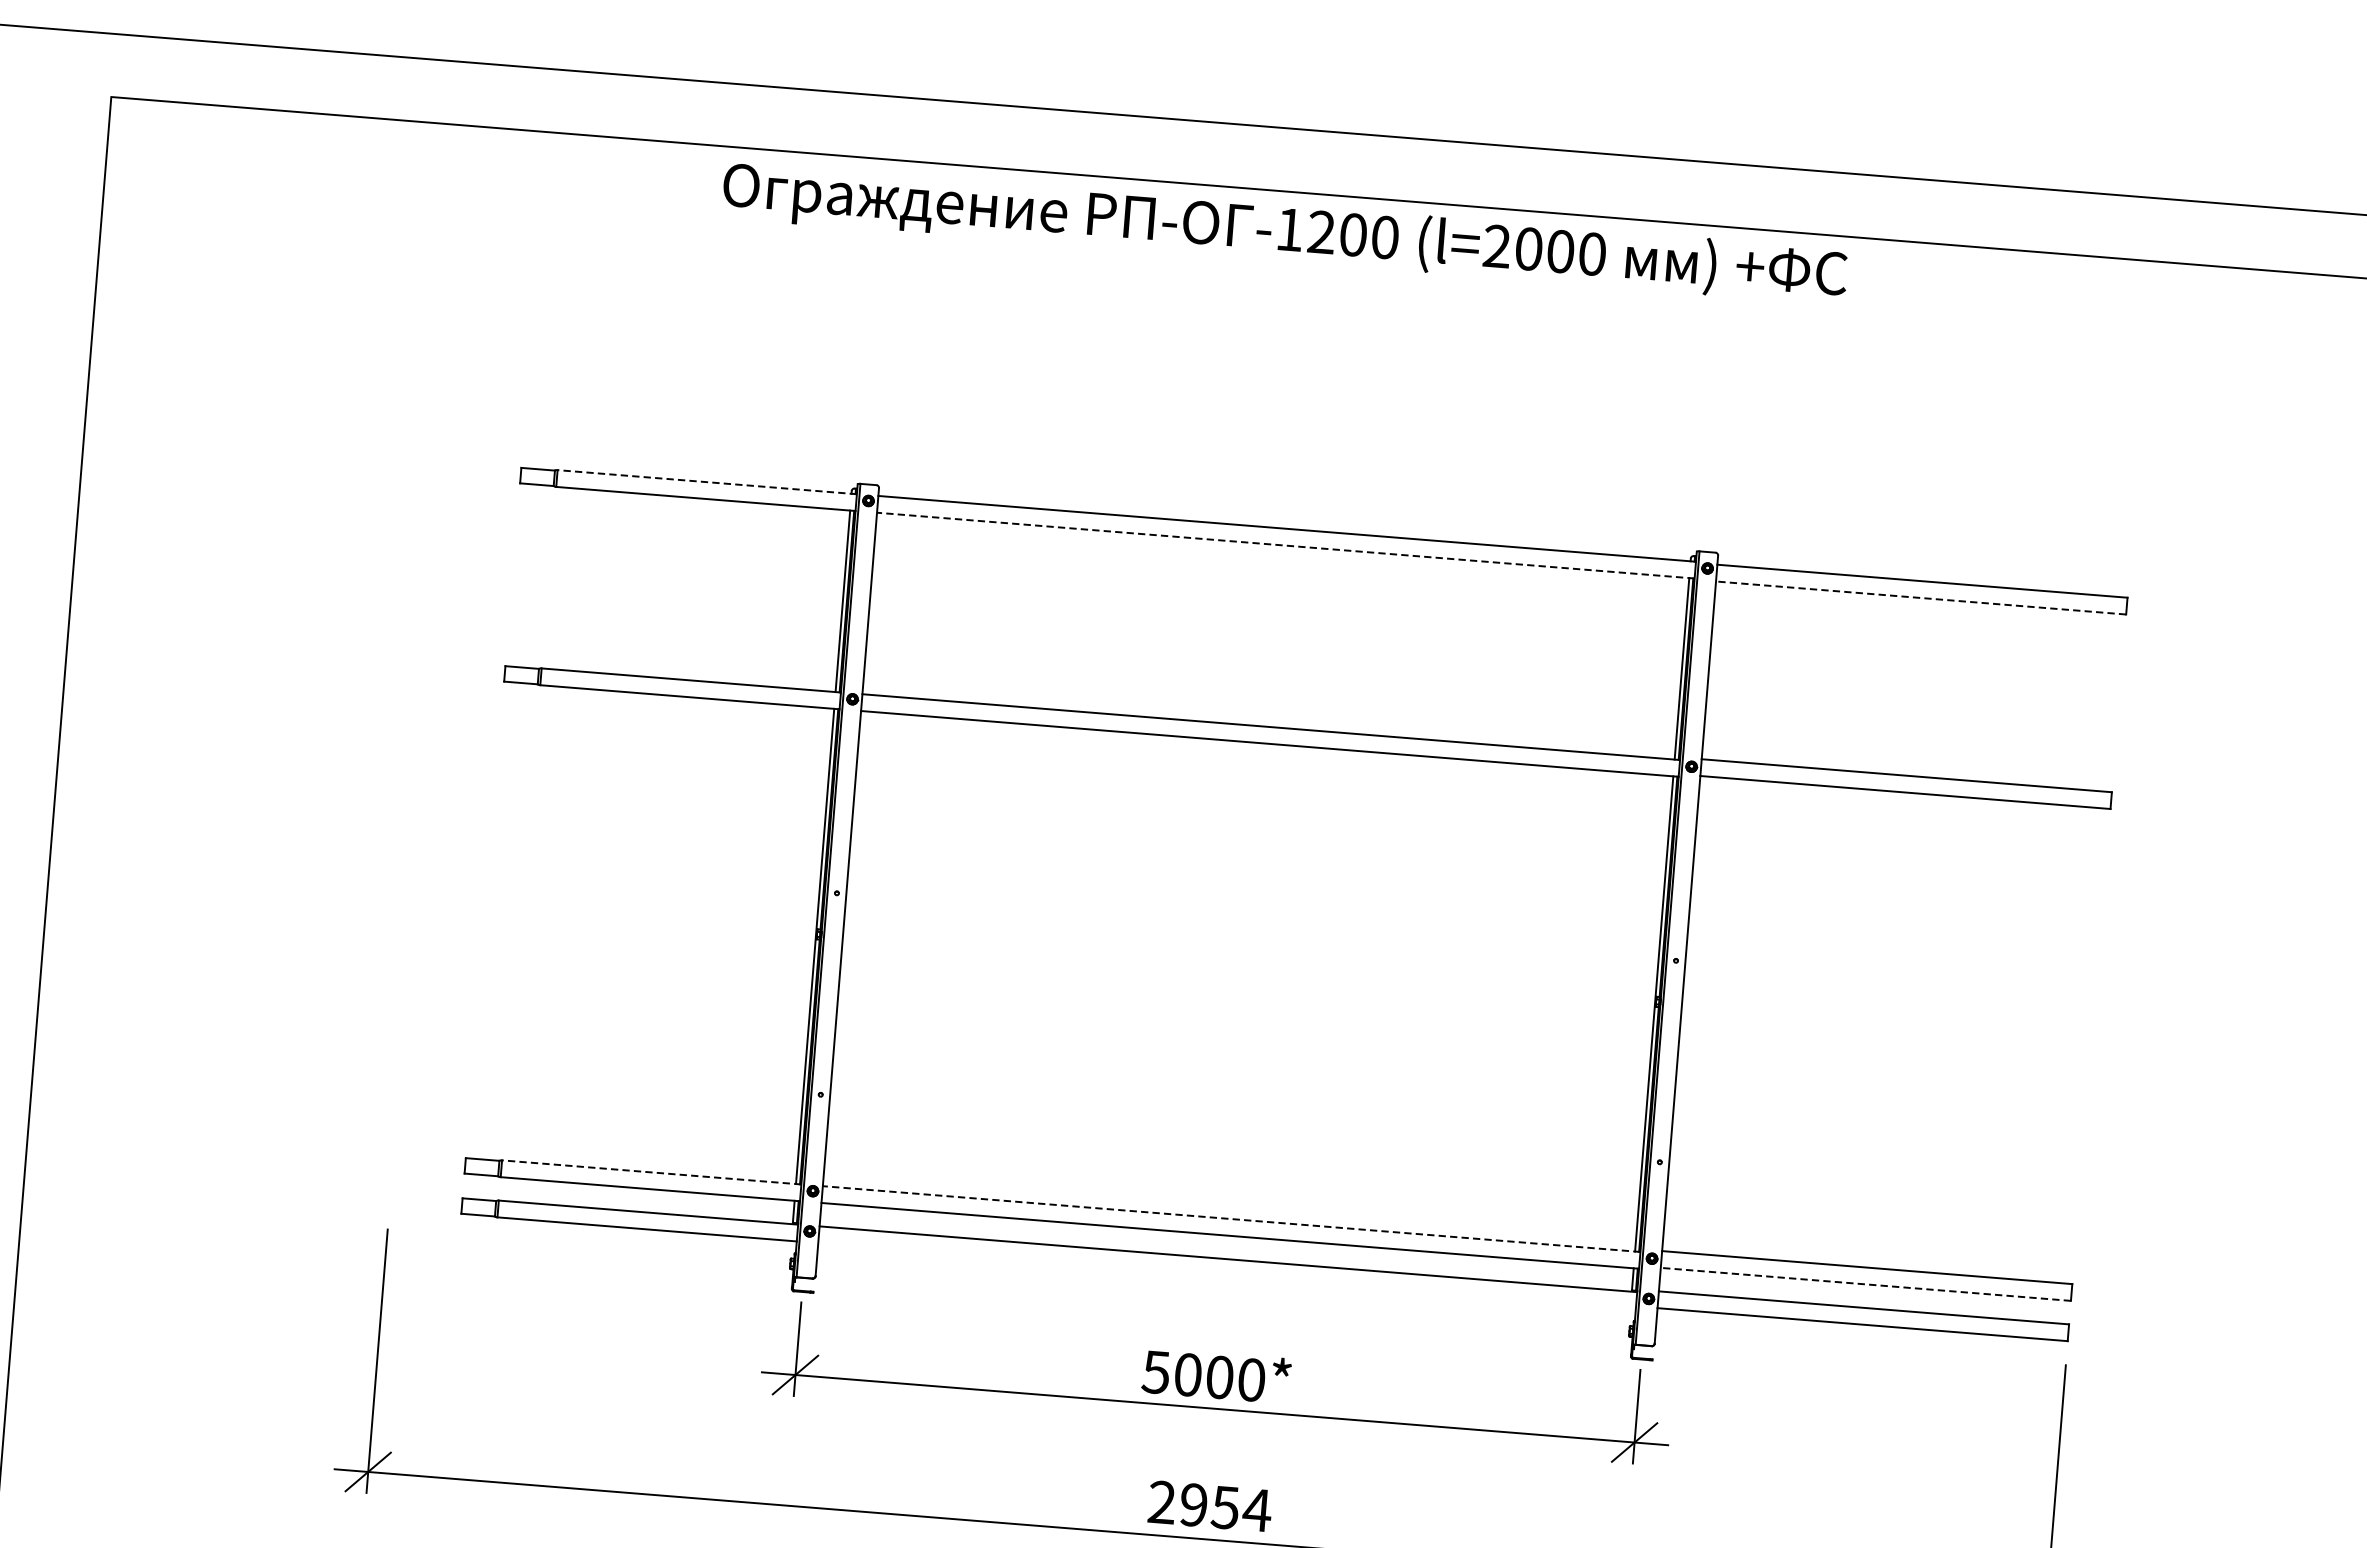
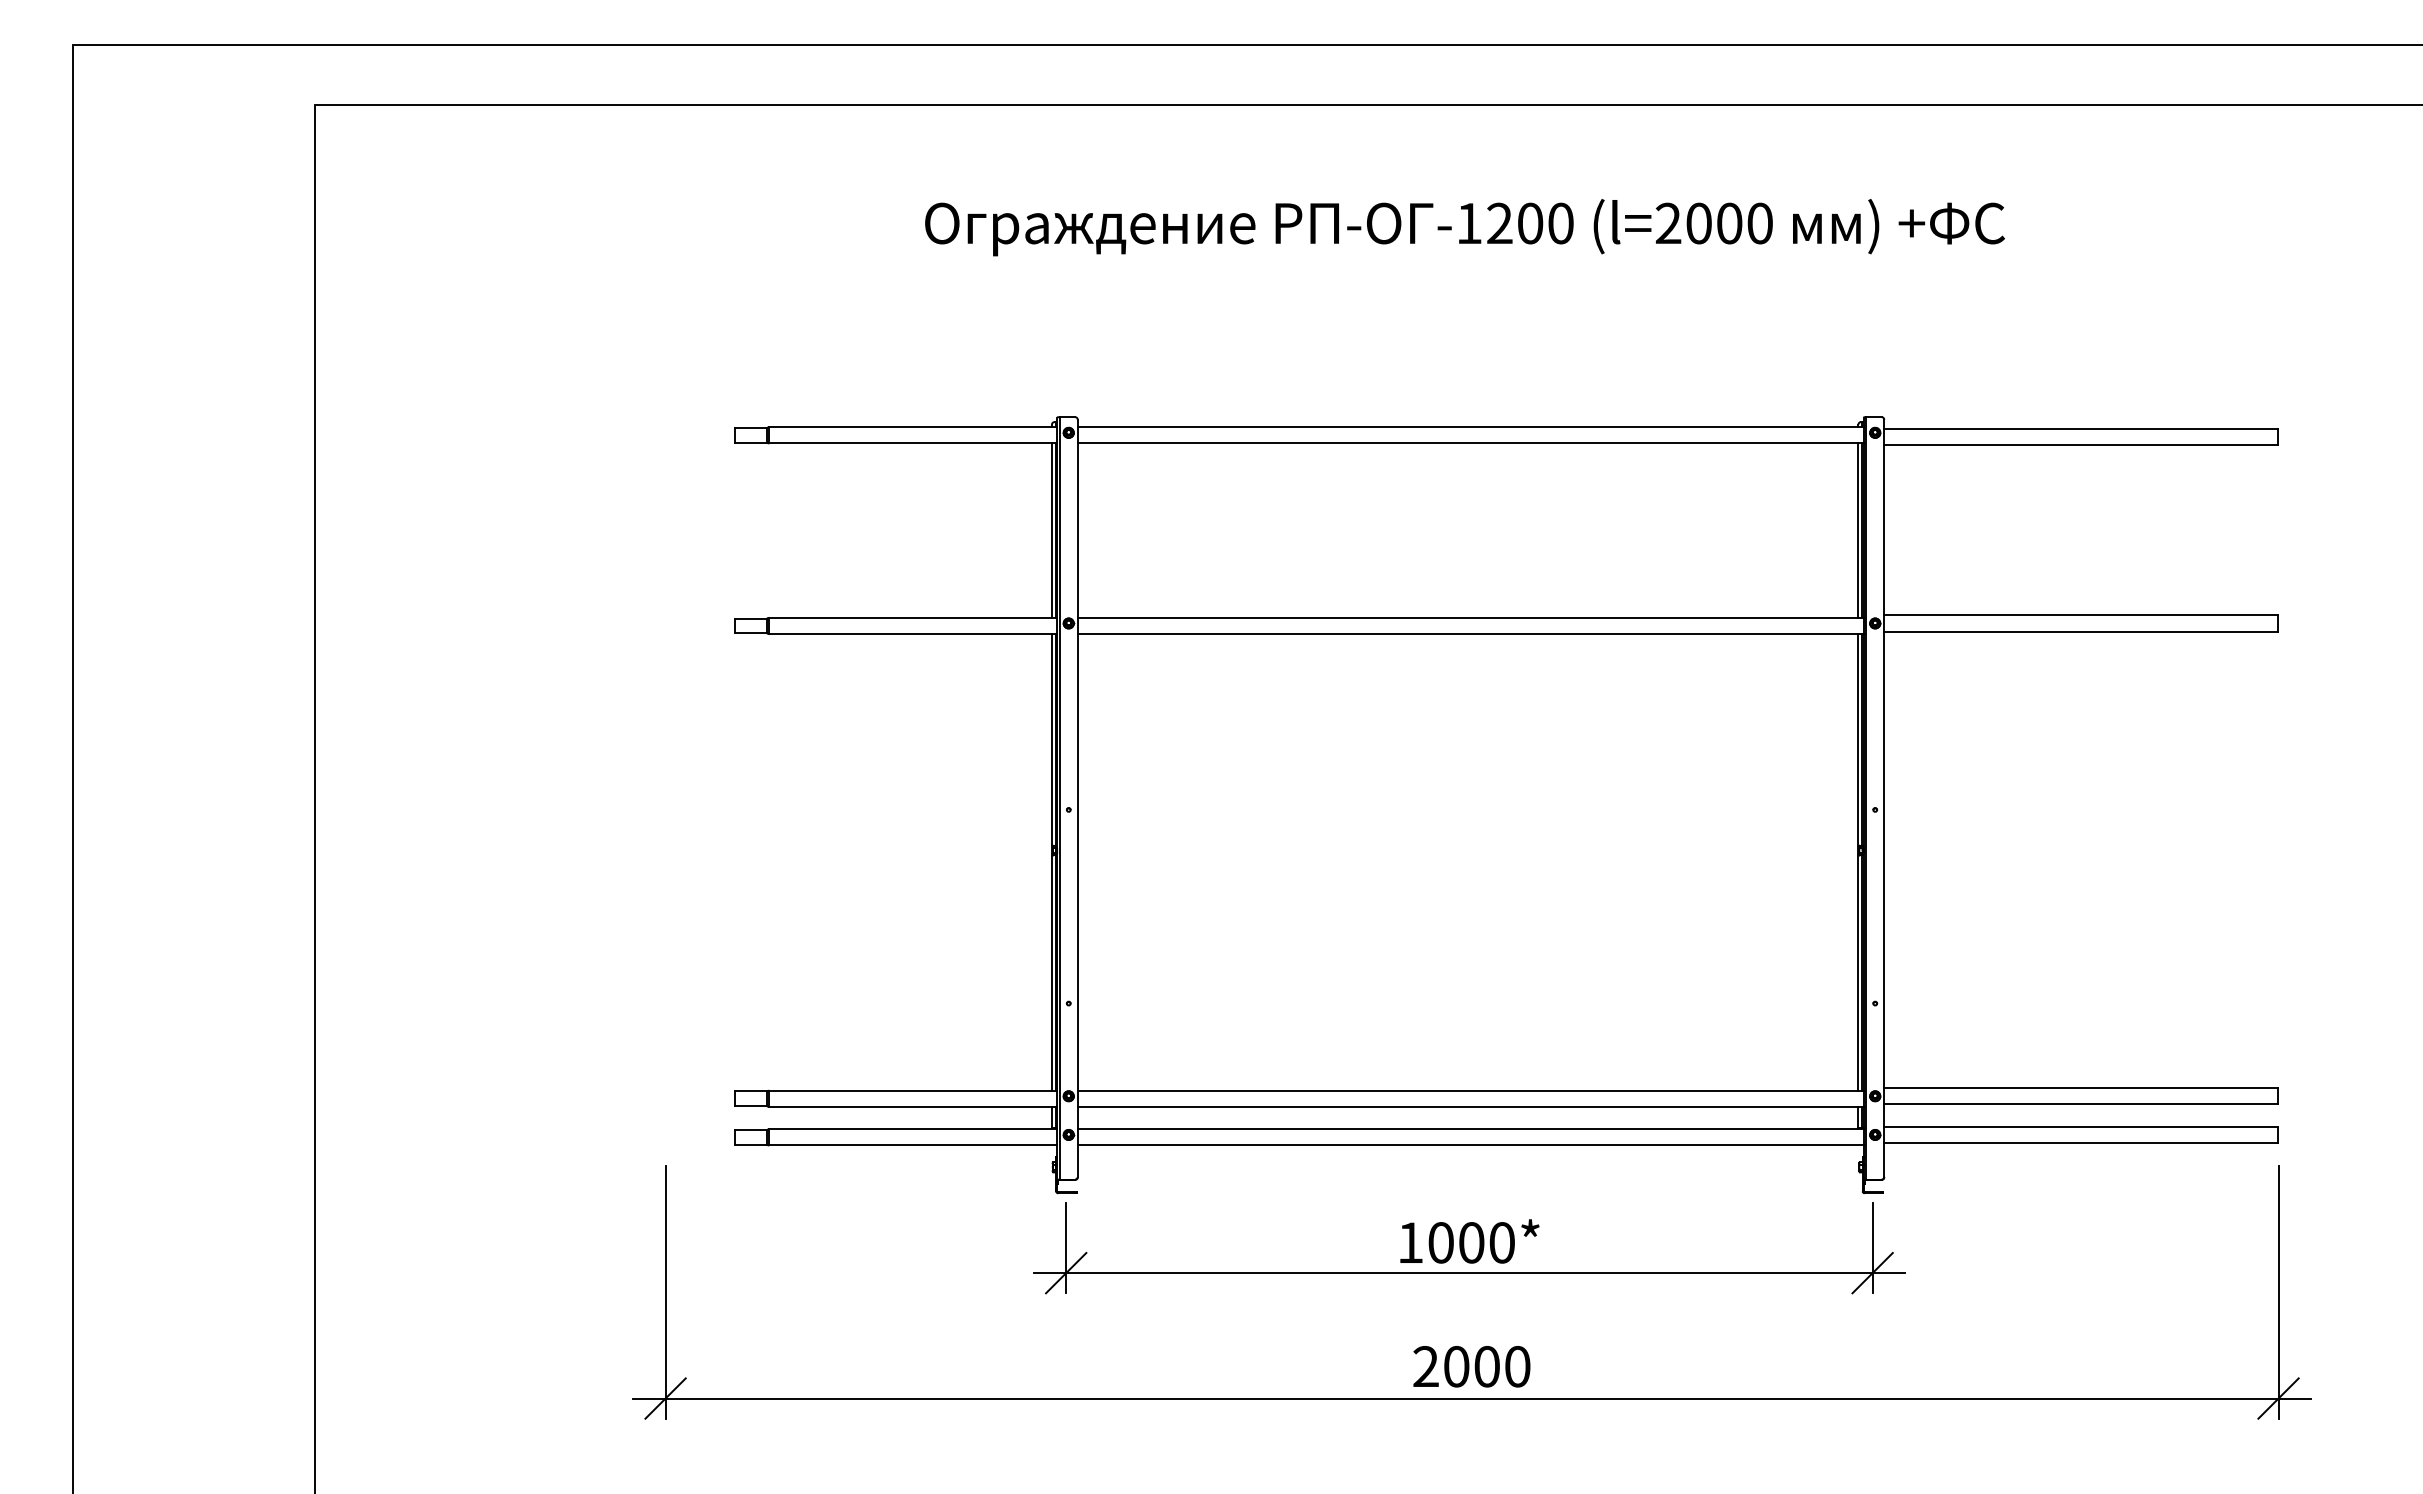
text: (1284, 233) -> (1464, 227), moved
line: (707, 482) -> (913, 427), dashed -> solid
line: (1285, 545) -> (1470, 443), dashed -> solid
line: (1920, 597) -> (2080, 444), dashed -> solid
line: (651, 1172) -> (913, 1090), dashed -> solid
line: (1231, 1218) -> (1470, 1090), dashed -> solid
line: (1226, 1276) -> (1470, 1145), added
line: (1864, 1284) -> (2080, 1104), dashed -> solid
text: (1156, 1371) -> (1410, 1242), 5000* -> 1000*
text: (1226, 1507) -> (1487, 1366), 2954 -> 2000

